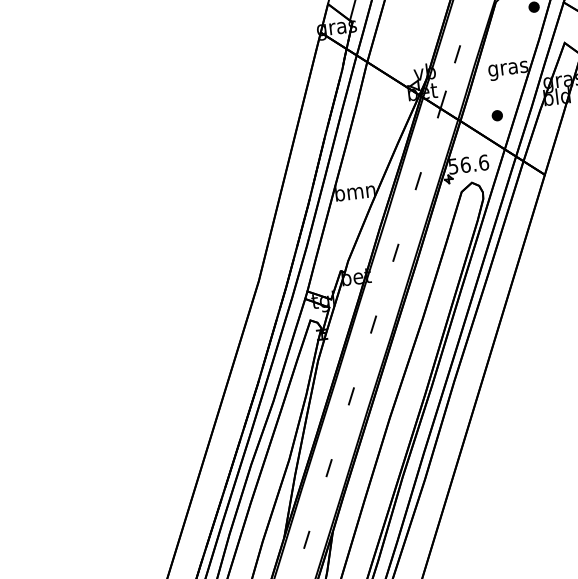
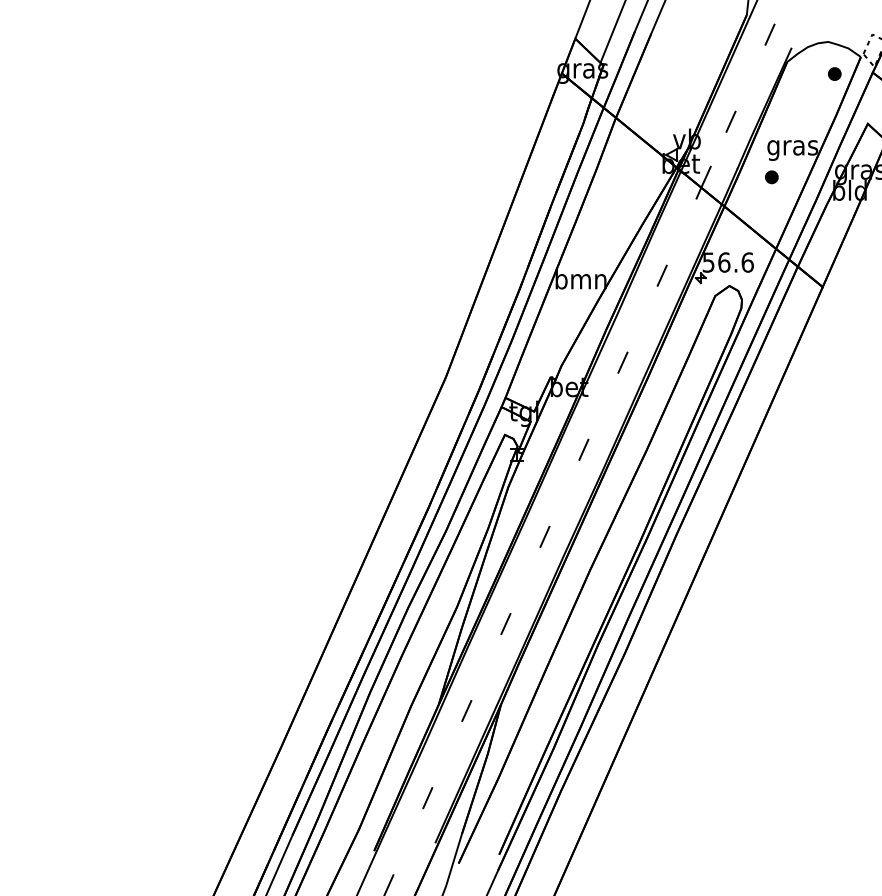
part: (497, 115) -> (771, 177), moved

